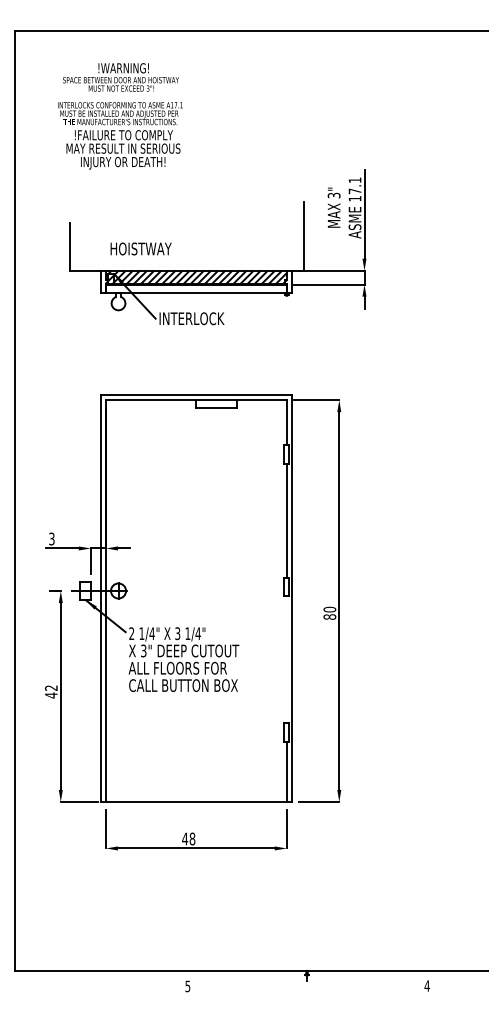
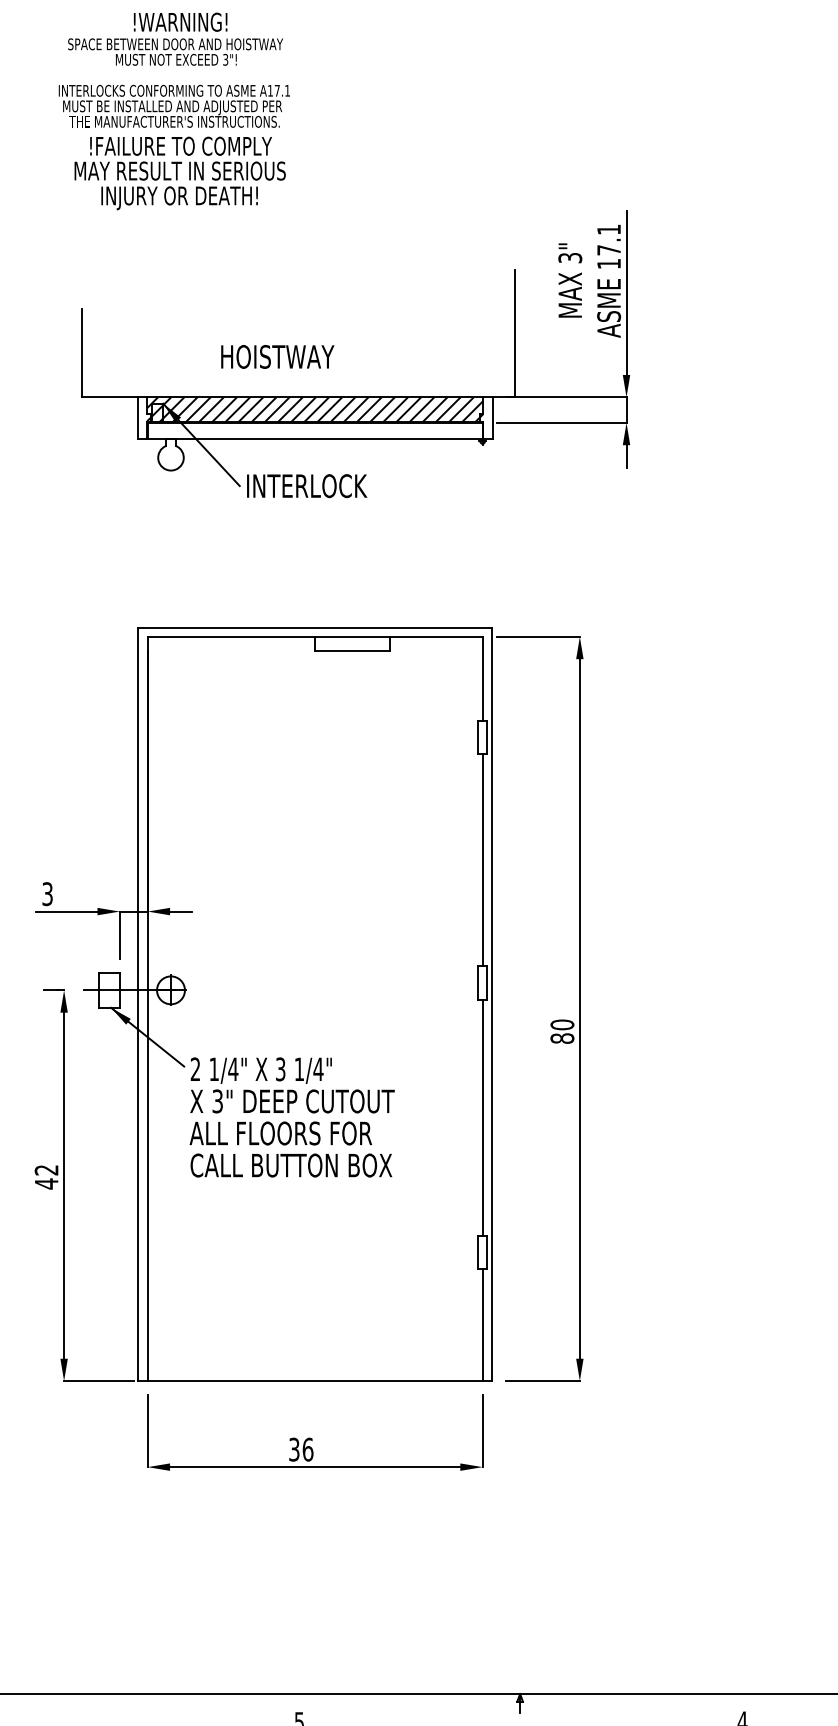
text: (140, 248) -> (276, 356), moved
line: (286, 659) -> (482, 1117), added
text: (188, 838) -> (300, 1448), 48 -> 36

